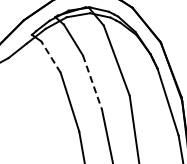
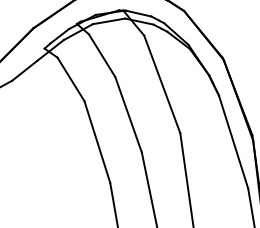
line: (50, 56) -> (70, 78), dashed -> solid
line: (92, 82) -> (128, 114), dashed -> solid

